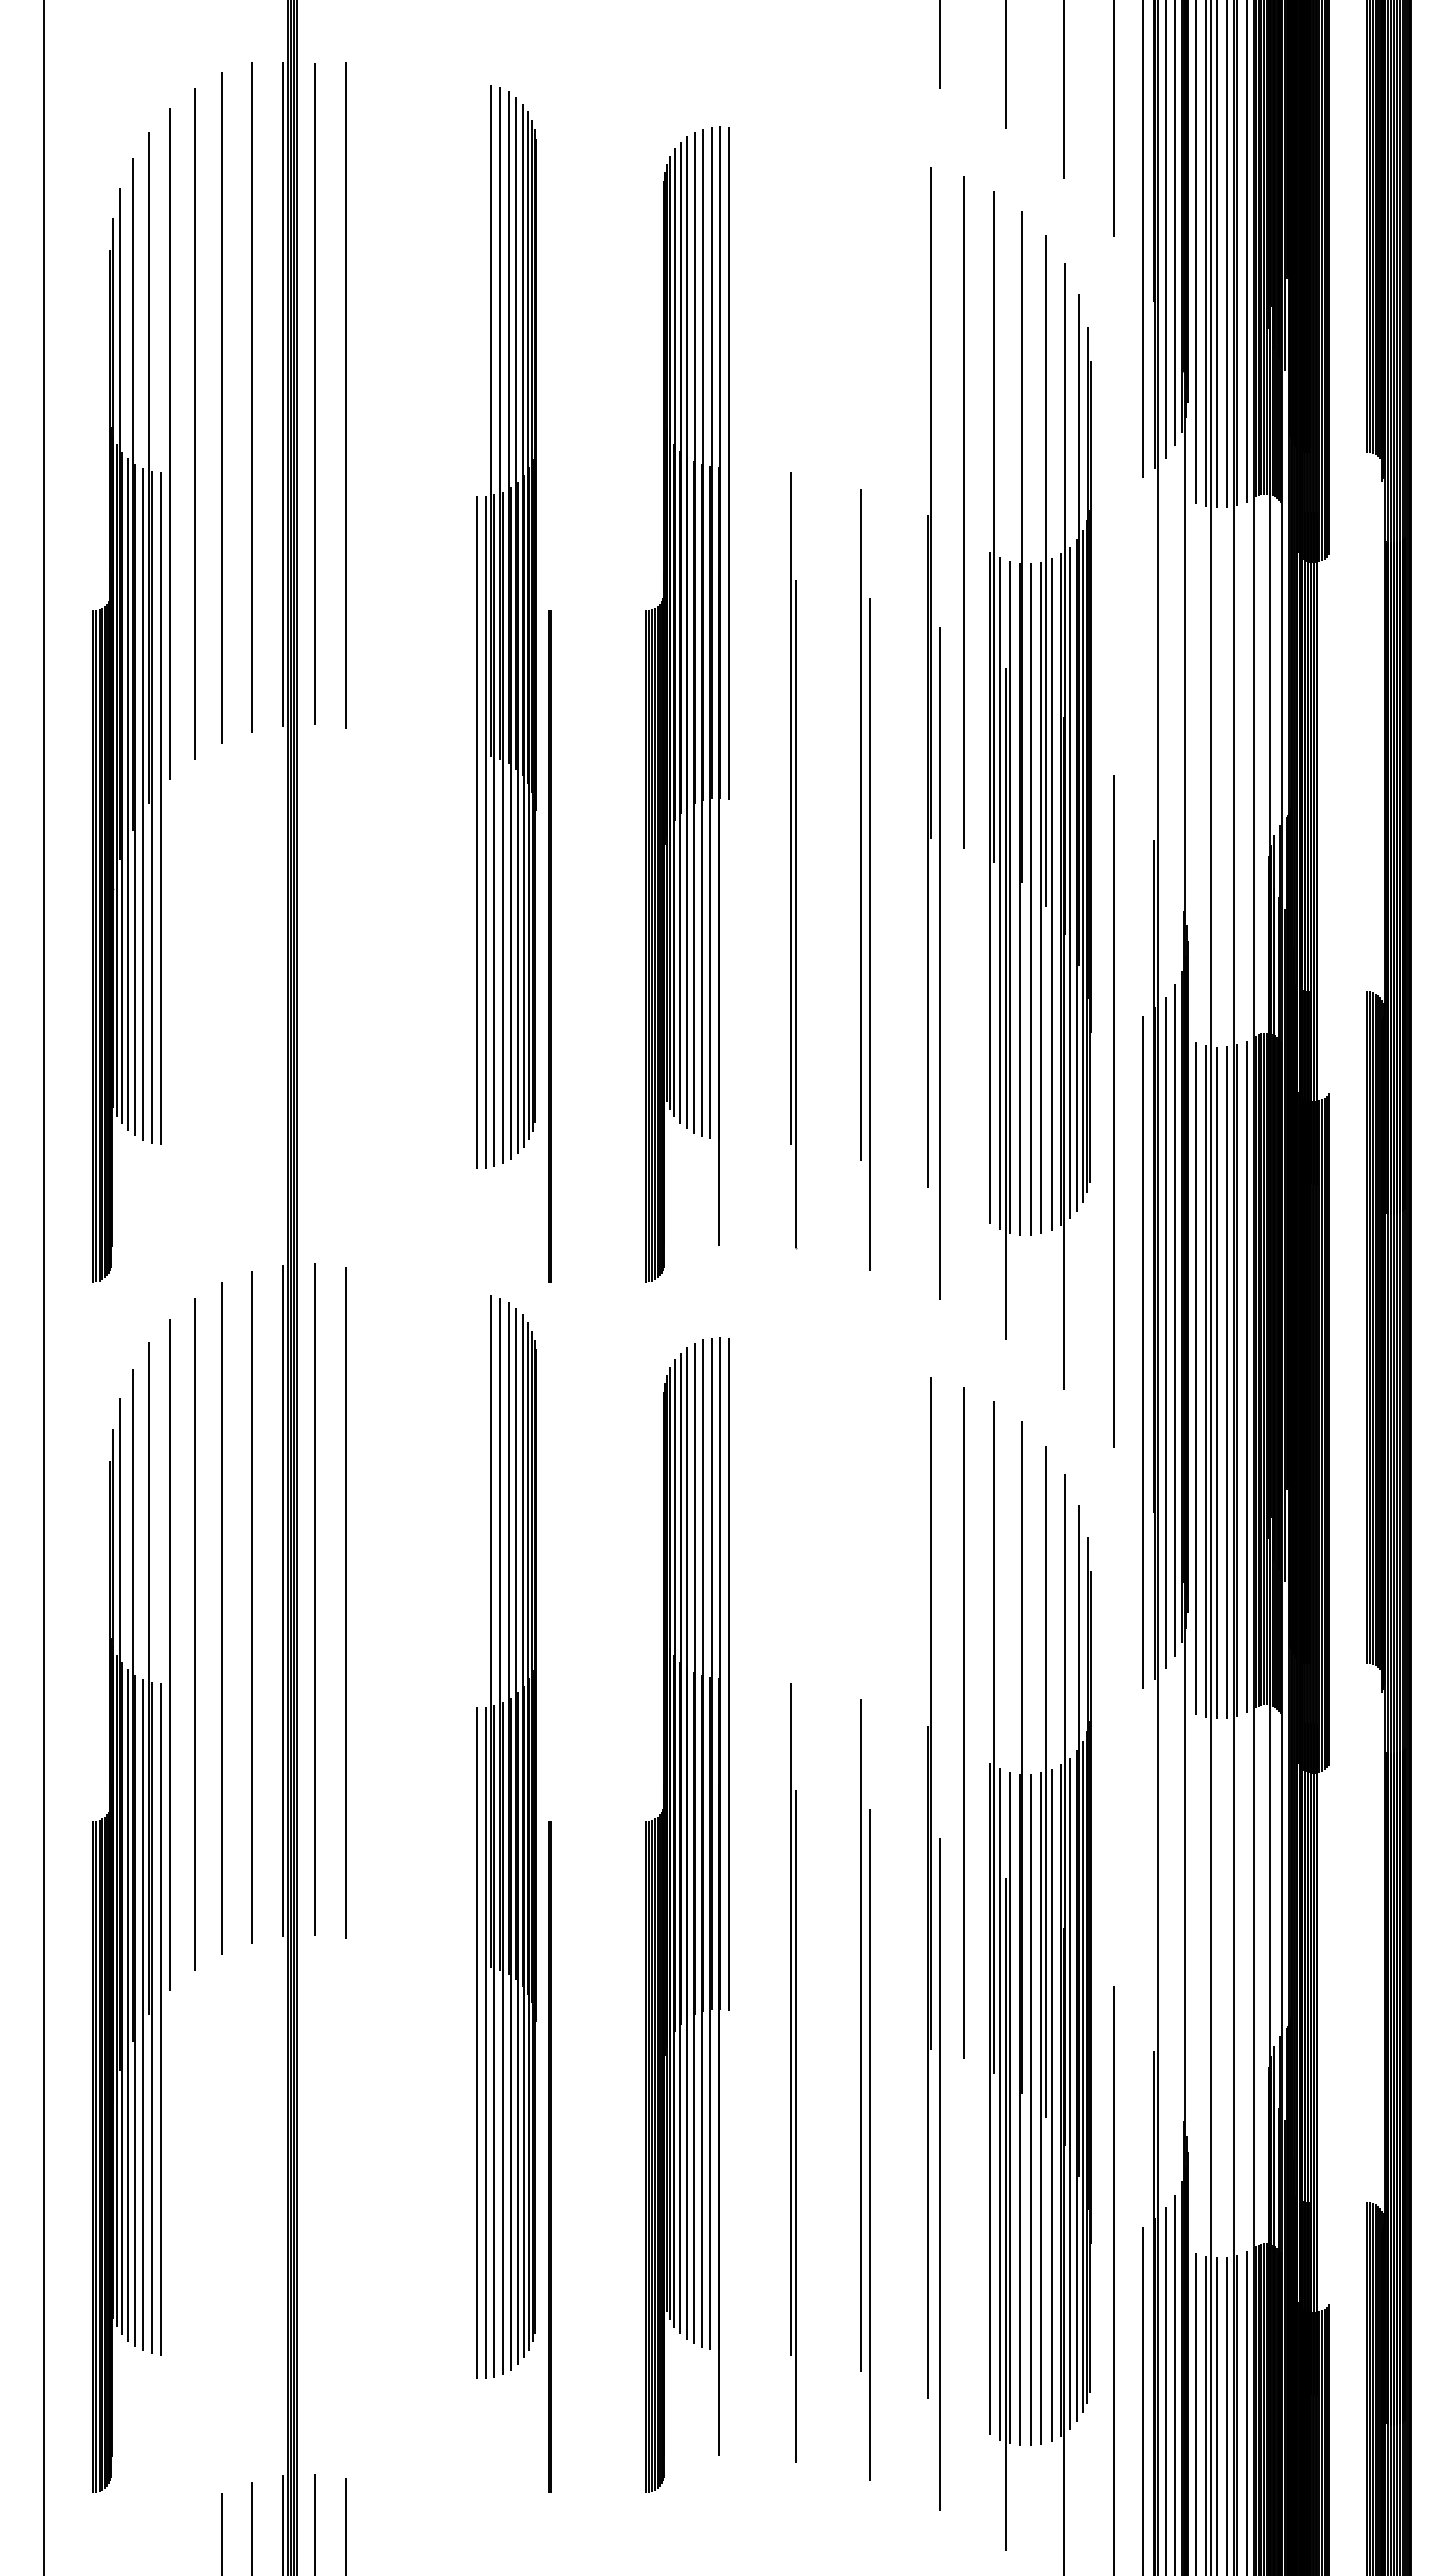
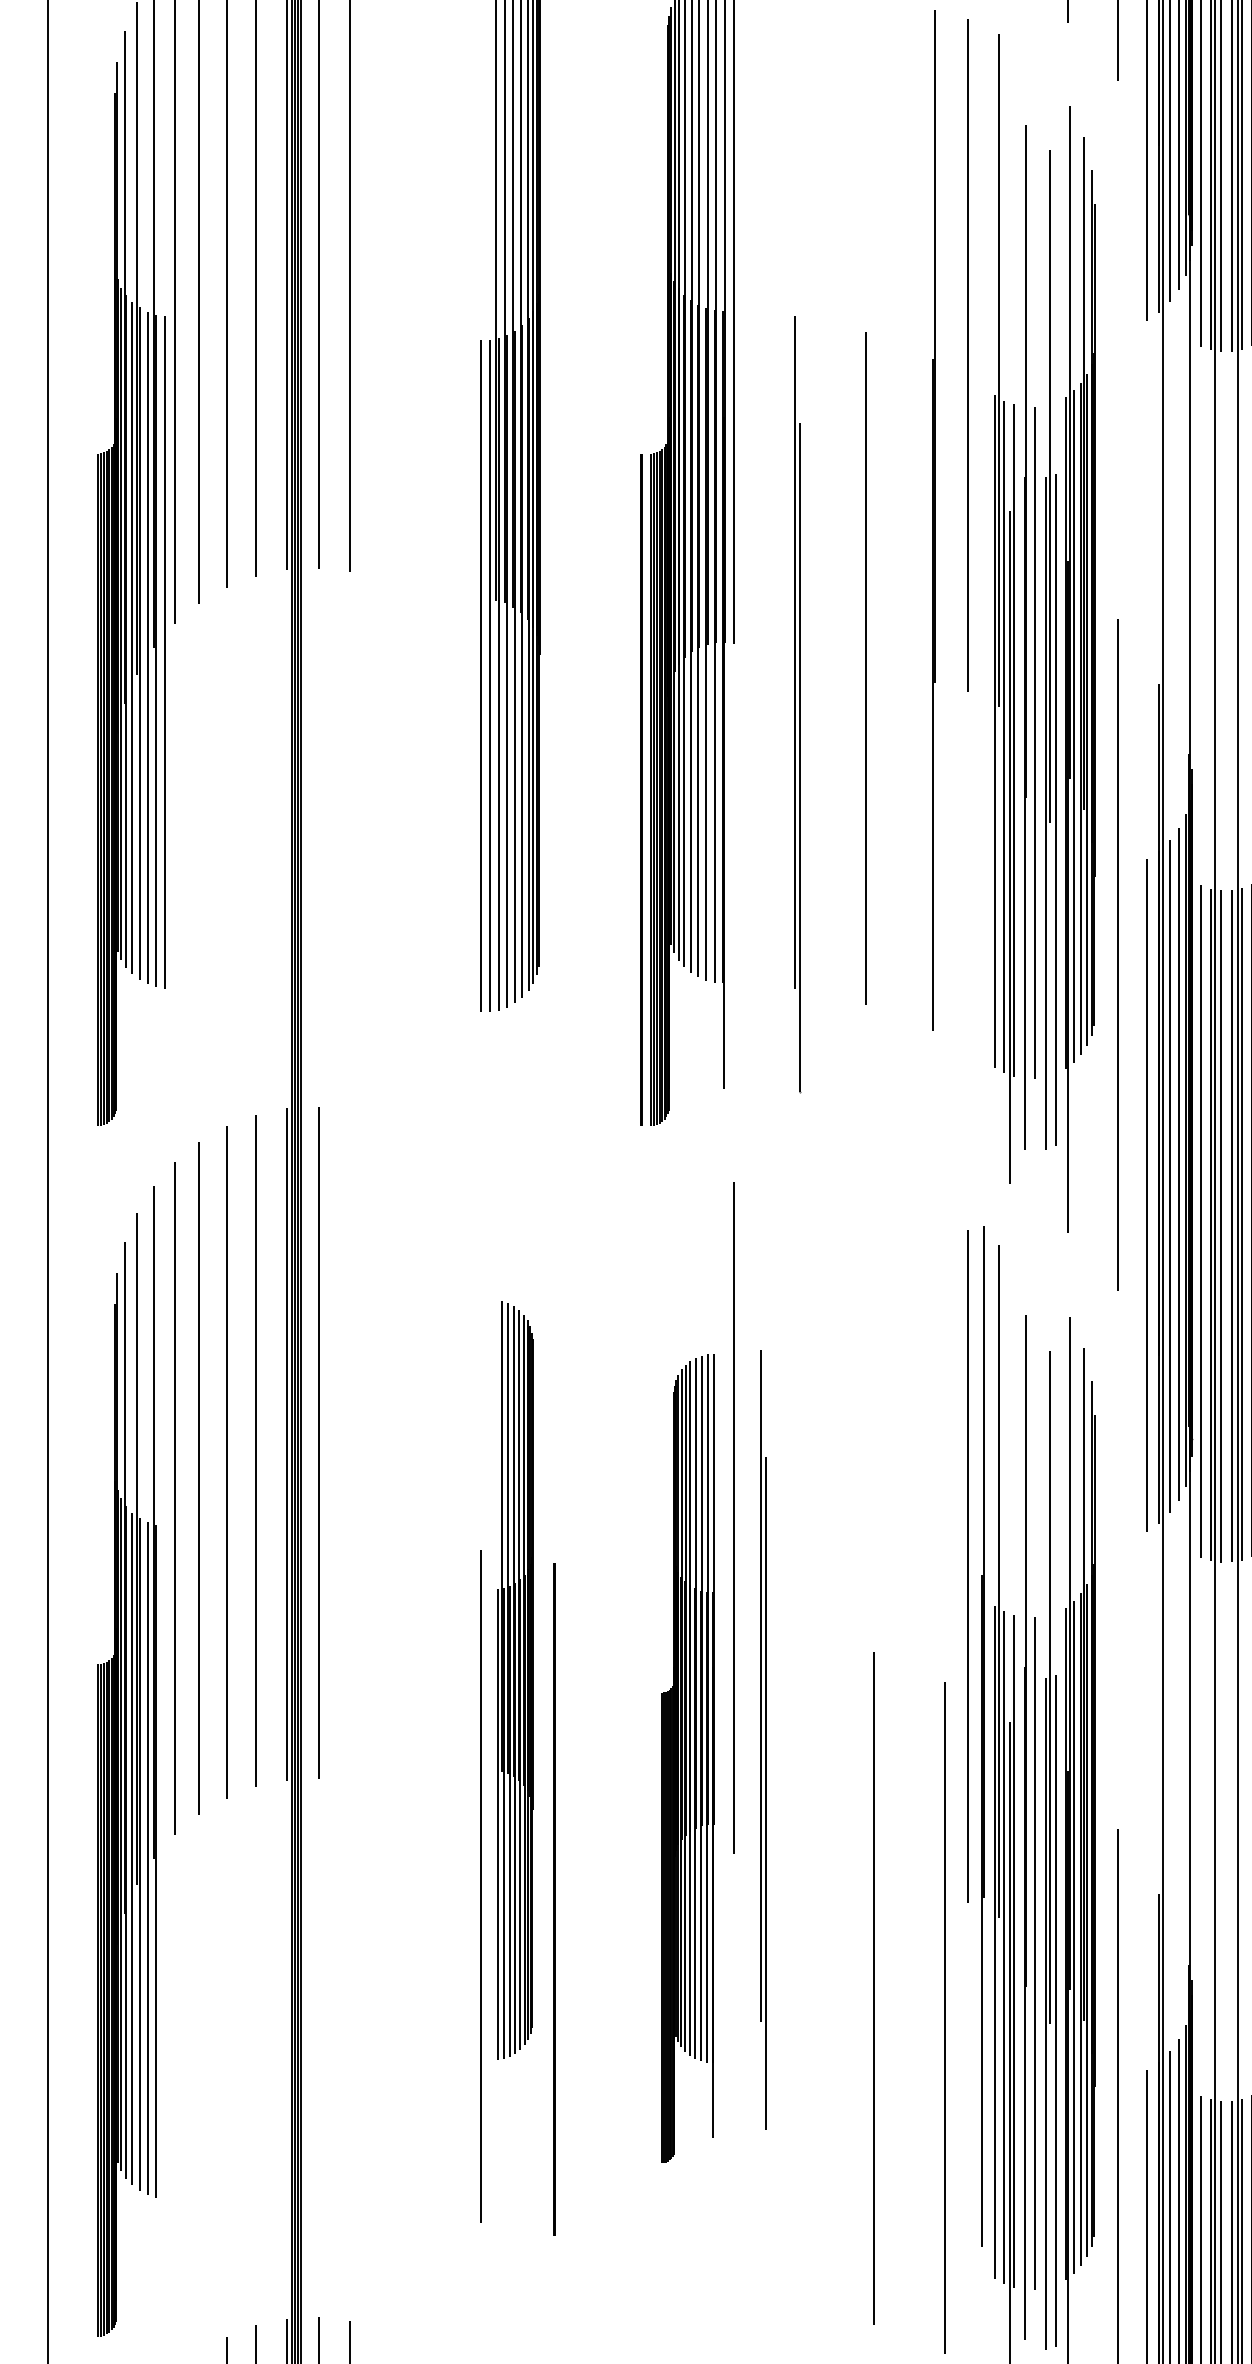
part: (1020, 723) -> (1024, 638), moved
part: (1046, 734) -> (1050, 650), moved
line: (869, 934) -> (873, 778), removed
line: (549, 946) -> (640, 790), moved
line: (939, 963) -> (943, 807), removed
line: (345, 1602) -> (349, 1446), removed
part: (510, 1836) -> (514, 1680), size x0.7
part: (929, 1887) -> (982, 1736), moved
part: (682, 1914) -> (686, 1758), size x0.7
part: (1020, 1933) -> (1024, 1827), moved
part: (1046, 1945) -> (1050, 1851), moved
line: (160, 2019) -> (164, 1863), removed
line: (860, 2035) -> (864, 1879), removed
part: (793, 2072) -> (763, 1739), moved
line: (549, 2156) -> (553, 1899), moved

